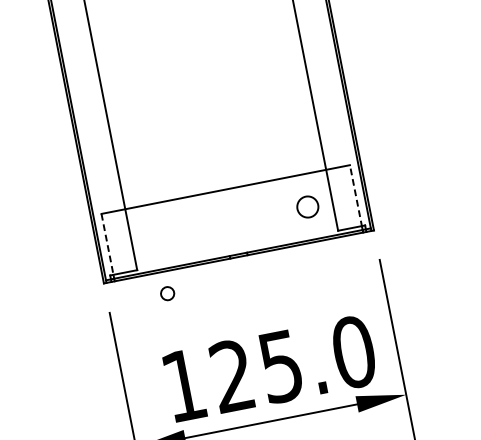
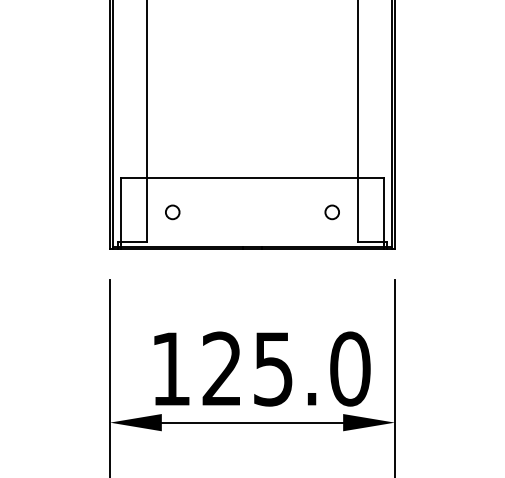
line: (356, 196) -> (383, 211), dashed -> solid
circle: (307, 207) -> (331, 212), size x0.62
line: (107, 245) -> (121, 211), dashed -> solid
circle: (167, 293) -> (172, 212), moved

